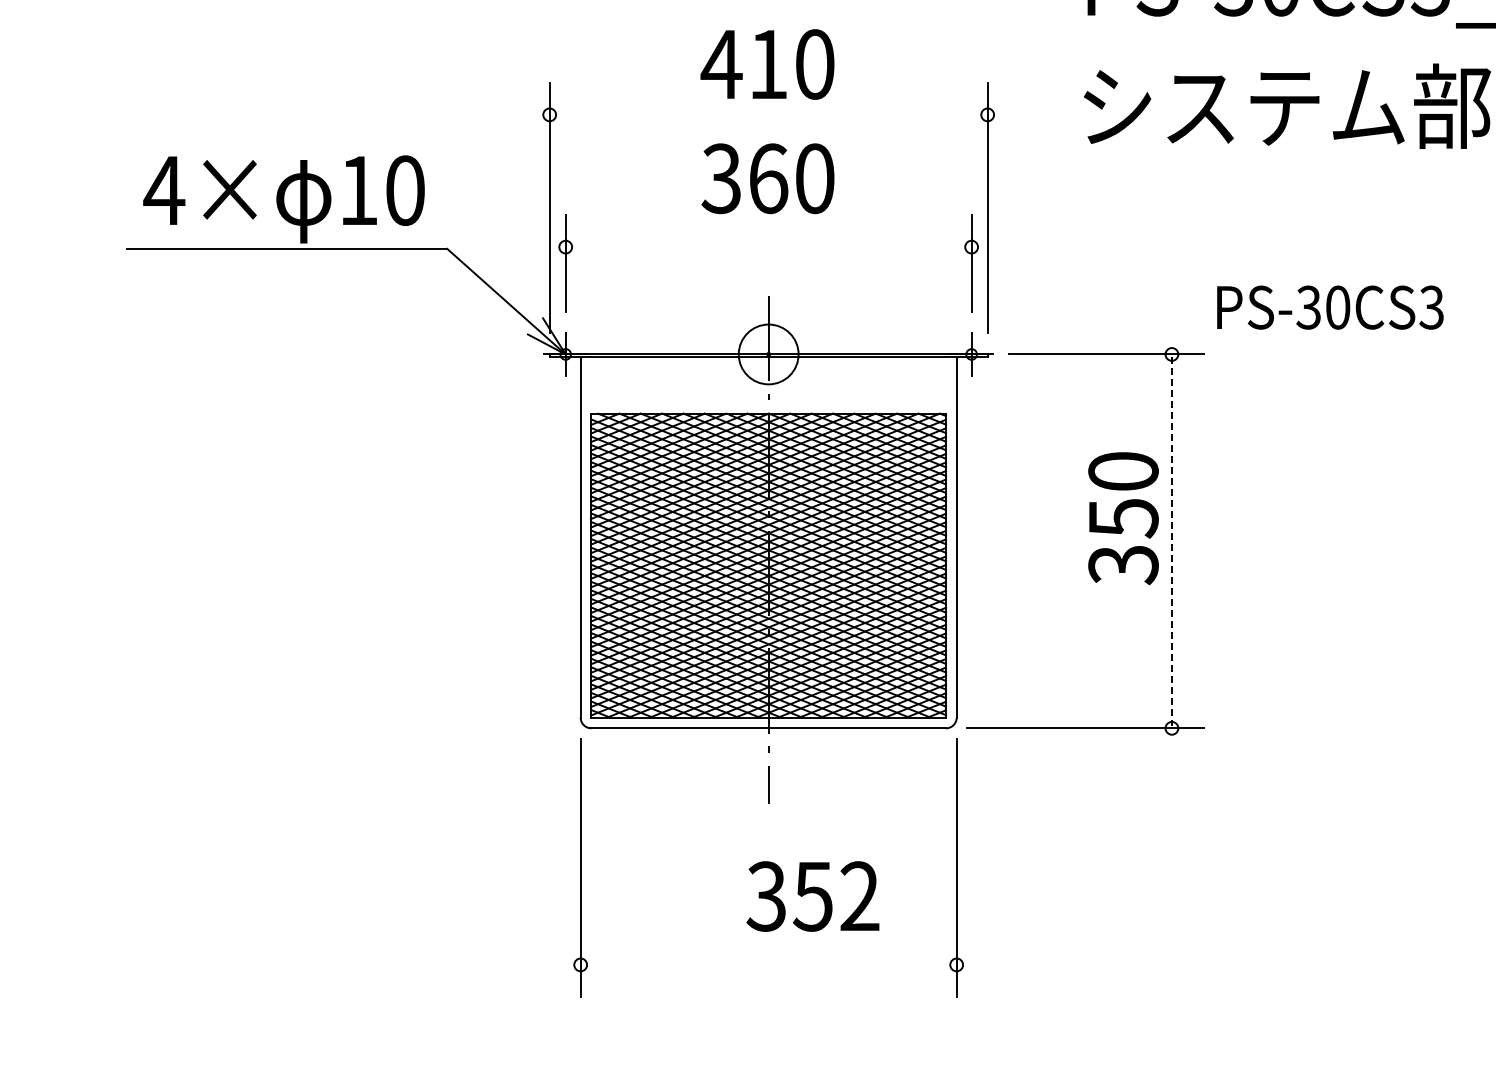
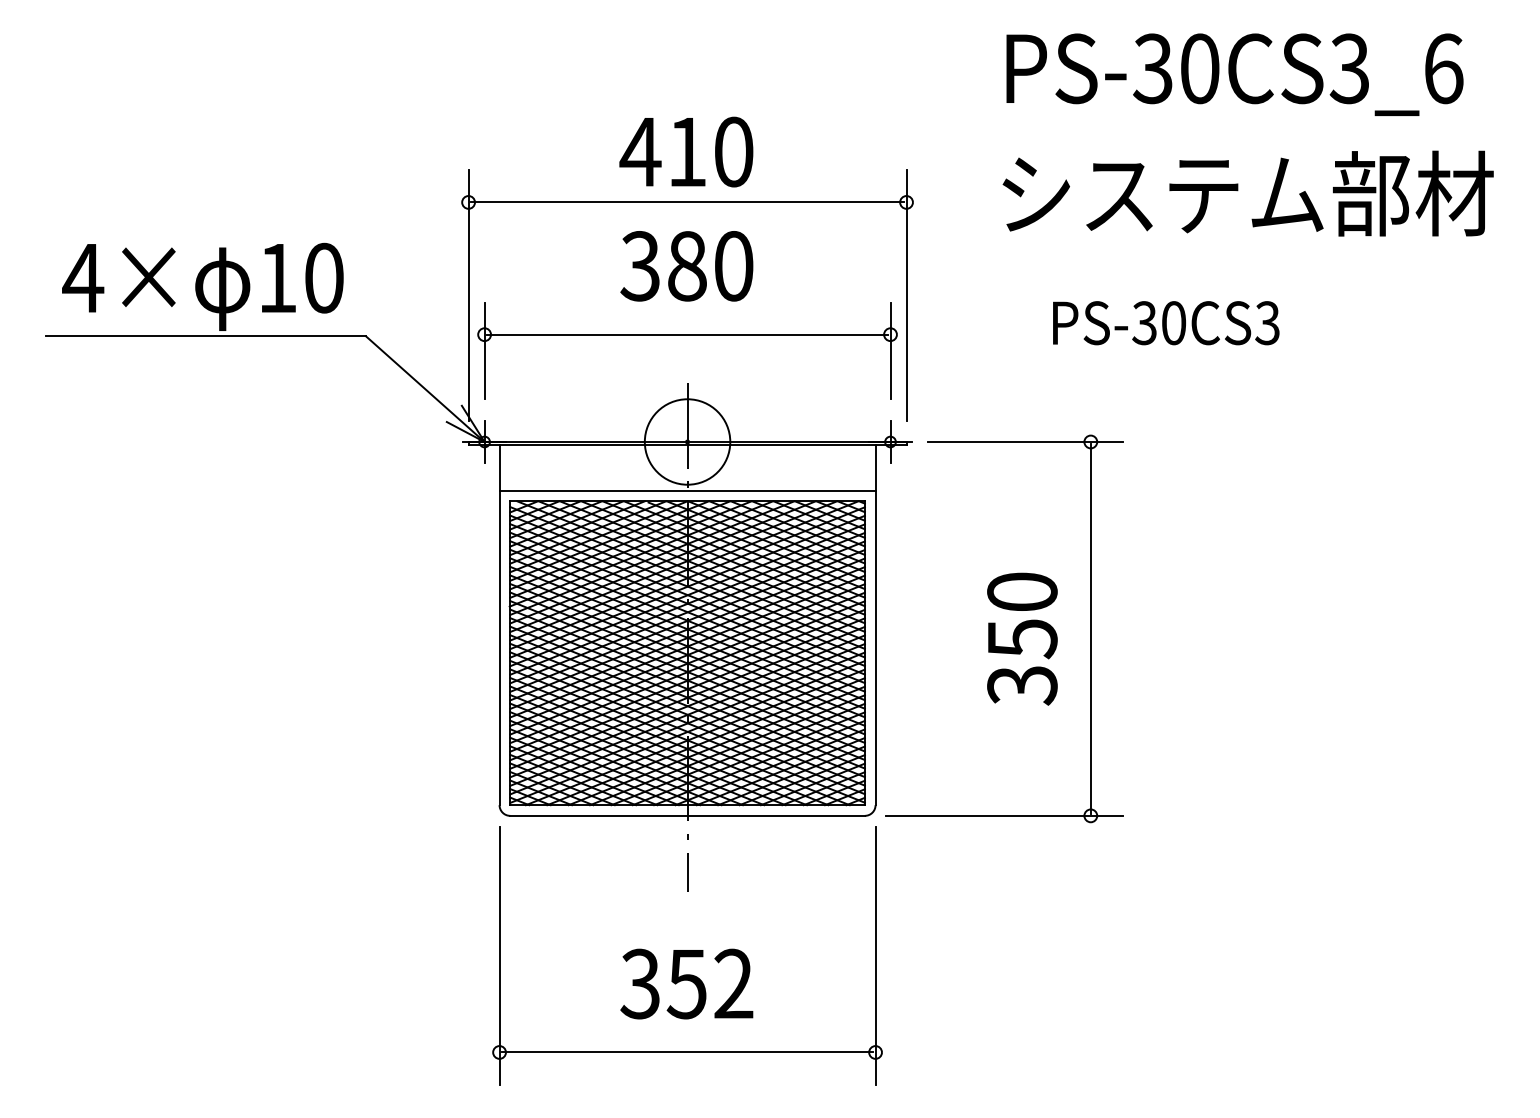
line: (768, 114) -> (687, 202), added
text: (768, 178) -> (687, 266), 360 -> 380
line: (768, 246) -> (687, 334), added
text: (1330, 307) -> (1166, 323), moved
circle: (768, 353) -> (687, 441), size x1.43
line: (768, 402) -> (687, 490), added
text: (1123, 517) -> (1022, 638), moved
line: (1171, 540) -> (1090, 628), dashed -> solid
text: (812, 895) -> (686, 983), moved
line: (768, 964) -> (687, 1052), added

